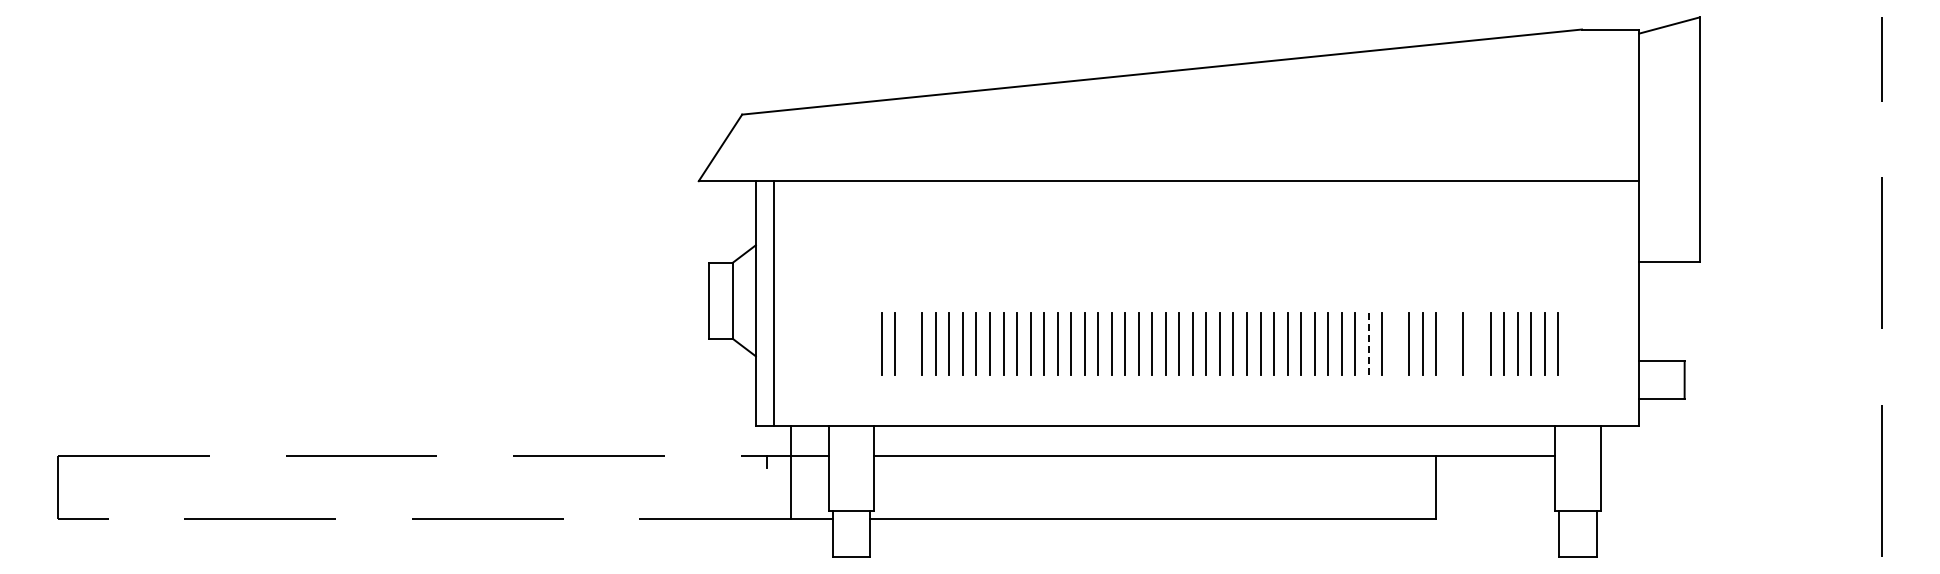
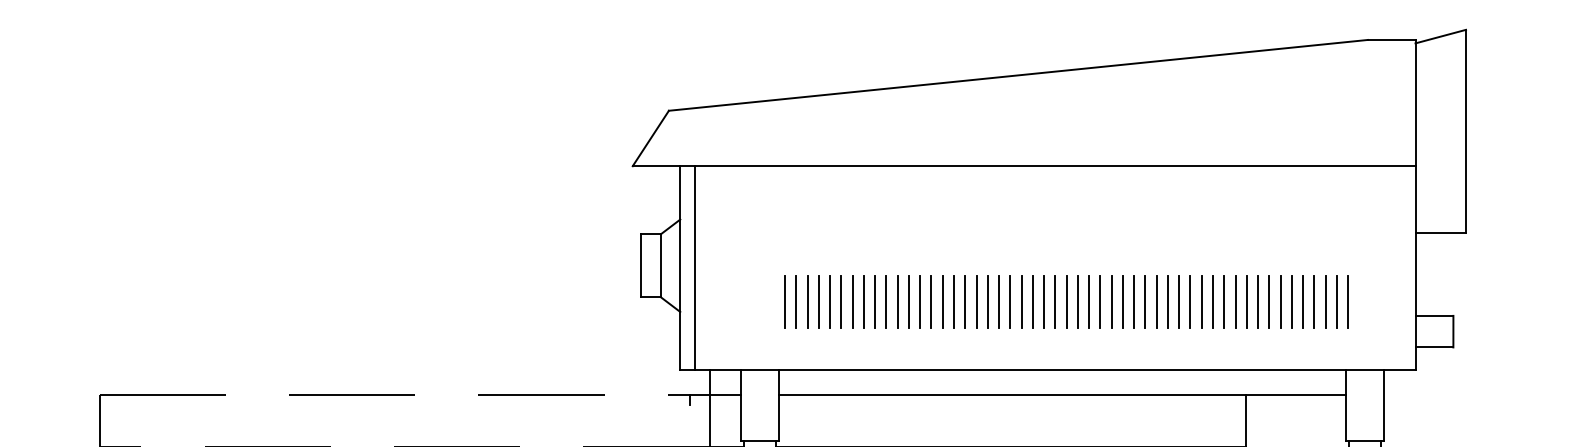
line: (1368, 343) -> (1190, 301), dashed -> solid
line: (908, 344) -> (807, 302), added
line: (1395, 344) -> (1212, 302), added
line: (1449, 344) -> (1257, 302), added
line: (1477, 344) -> (1280, 302), added

